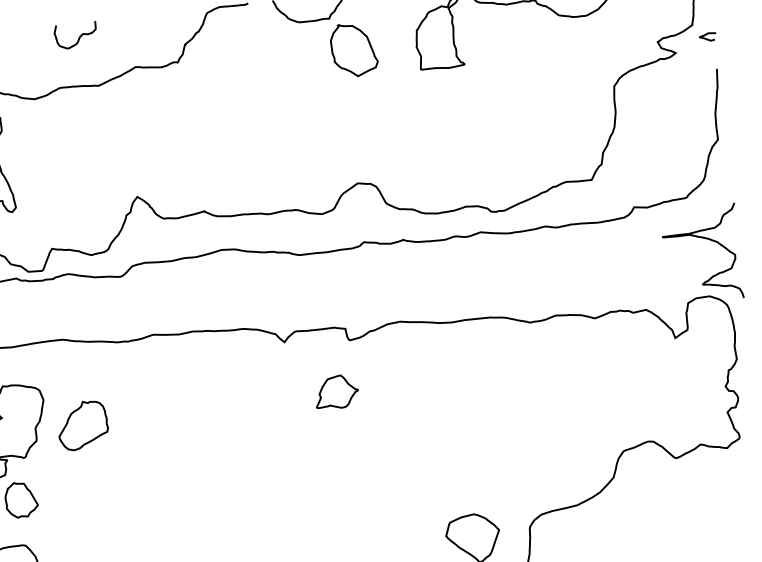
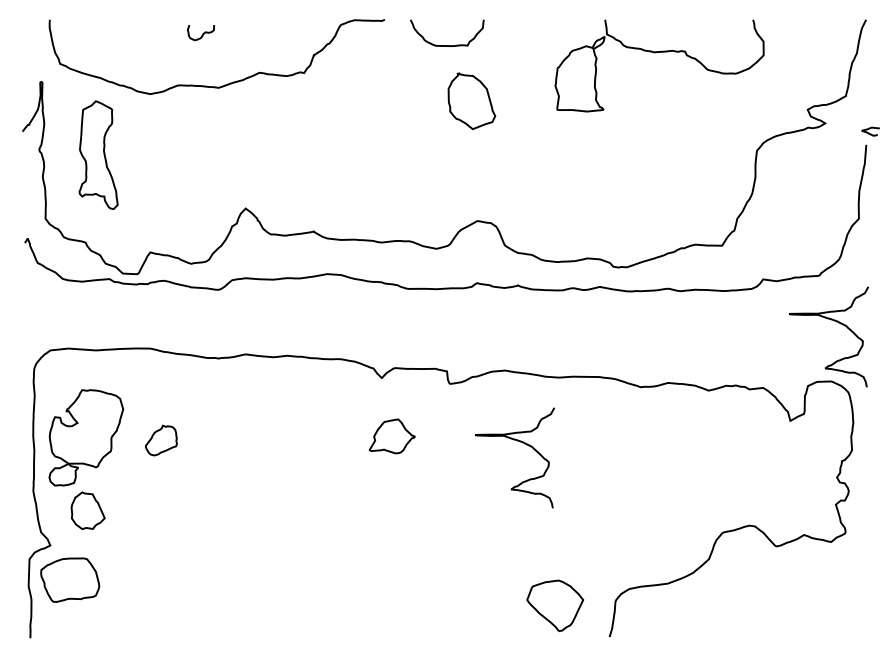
part: (75, 35) -> (200, 32), size x0.6
curve: (706, 38) -> (869, 132), moved
part: (353, 49) -> (471, 100), moved
curve: (424, 388) -> (522, 443), added
part: (335, 392) -> (391, 436), moved
part: (83, 425) -> (161, 440), size x0.6

